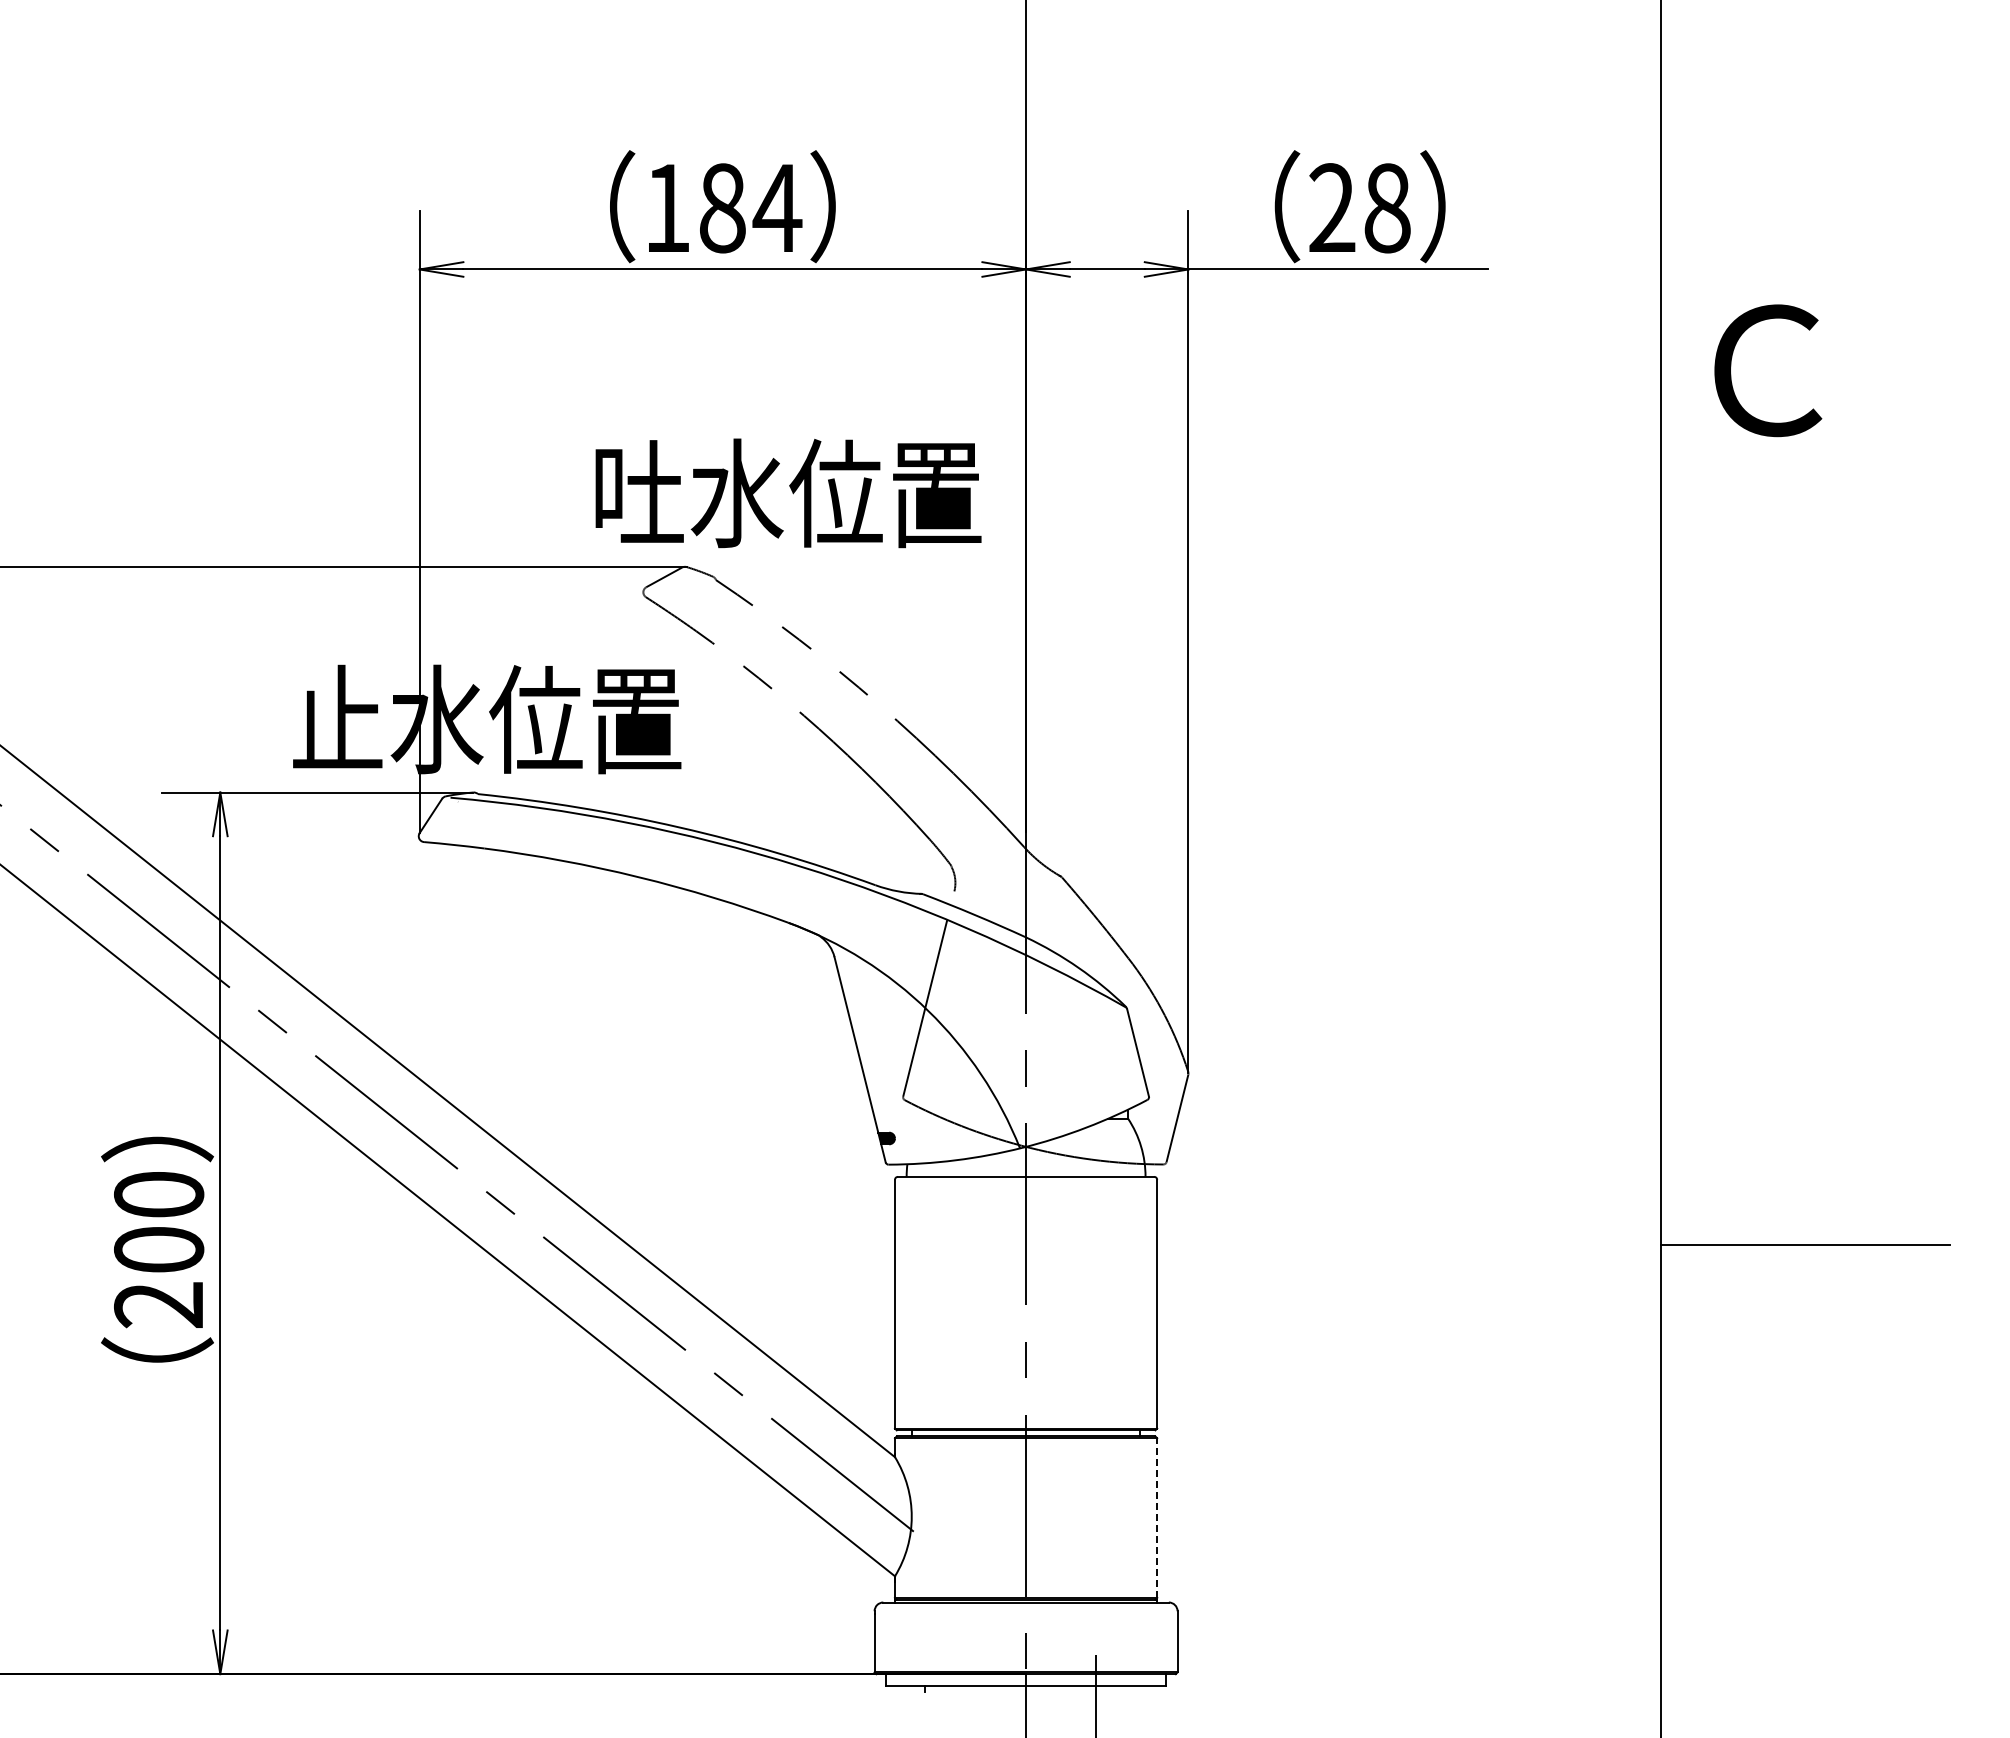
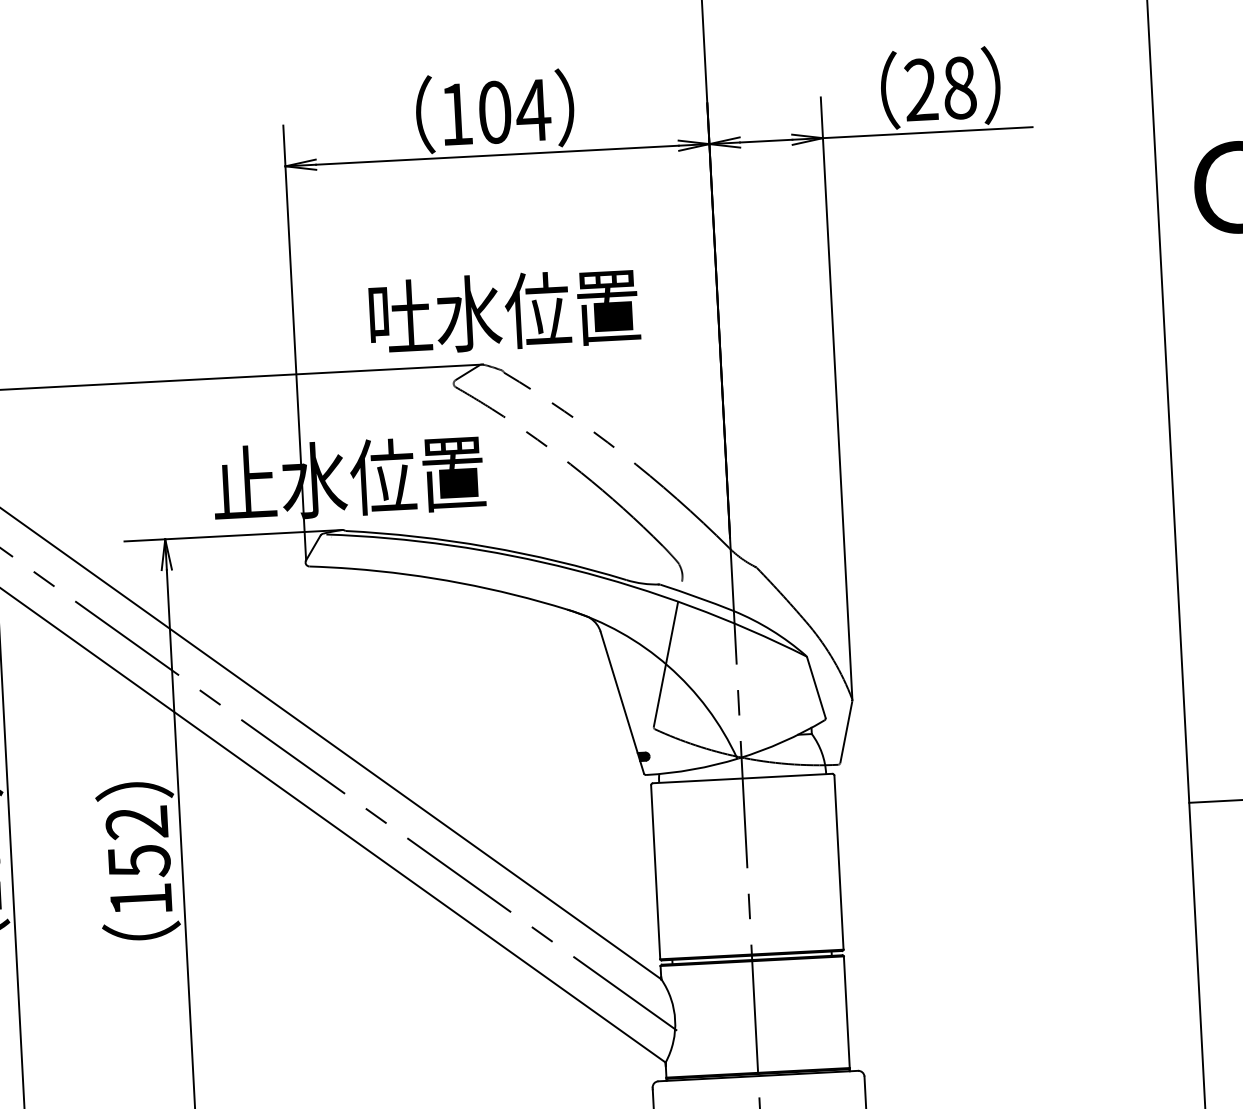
text: (722, 208) -> (494, 112), 184 -> 104
text: (788, 493) -> (504, 311), moved
text: (159, 1250) -> (139, 861), 200 -> 152
line: (1157, 1518) -> (847, 1012), dashed -> solid

